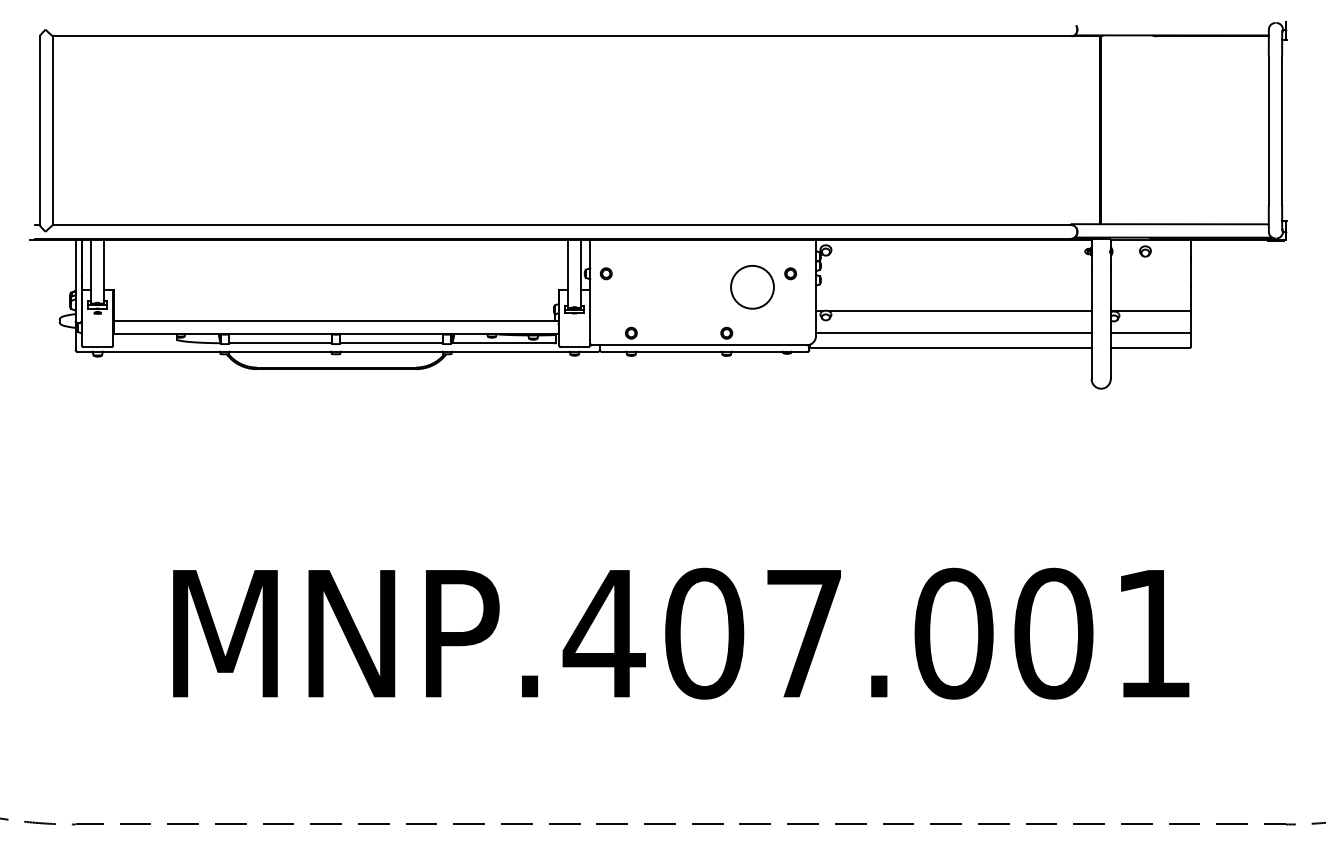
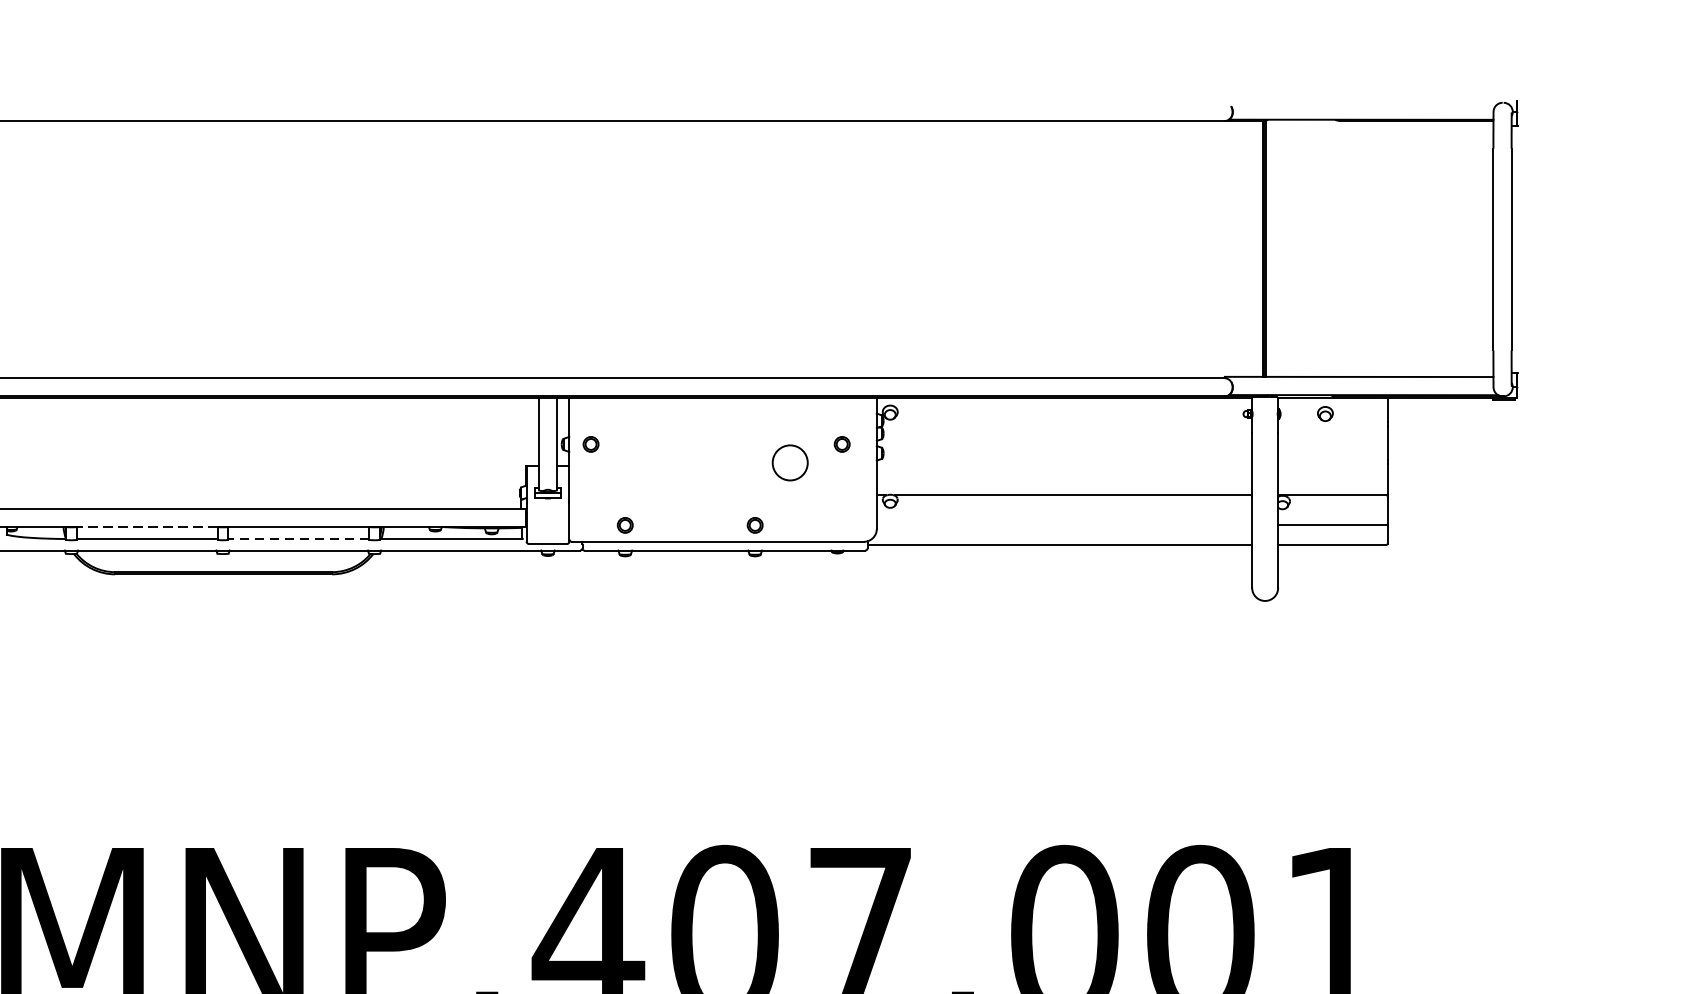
circle: (752, 287) -> (790, 463), size x0.6
line: (953, 333) -> (1064, 525), removed
line: (280, 334) -> (147, 527), solid -> dashed
line: (391, 343) -> (298, 539), solid -> dashed

